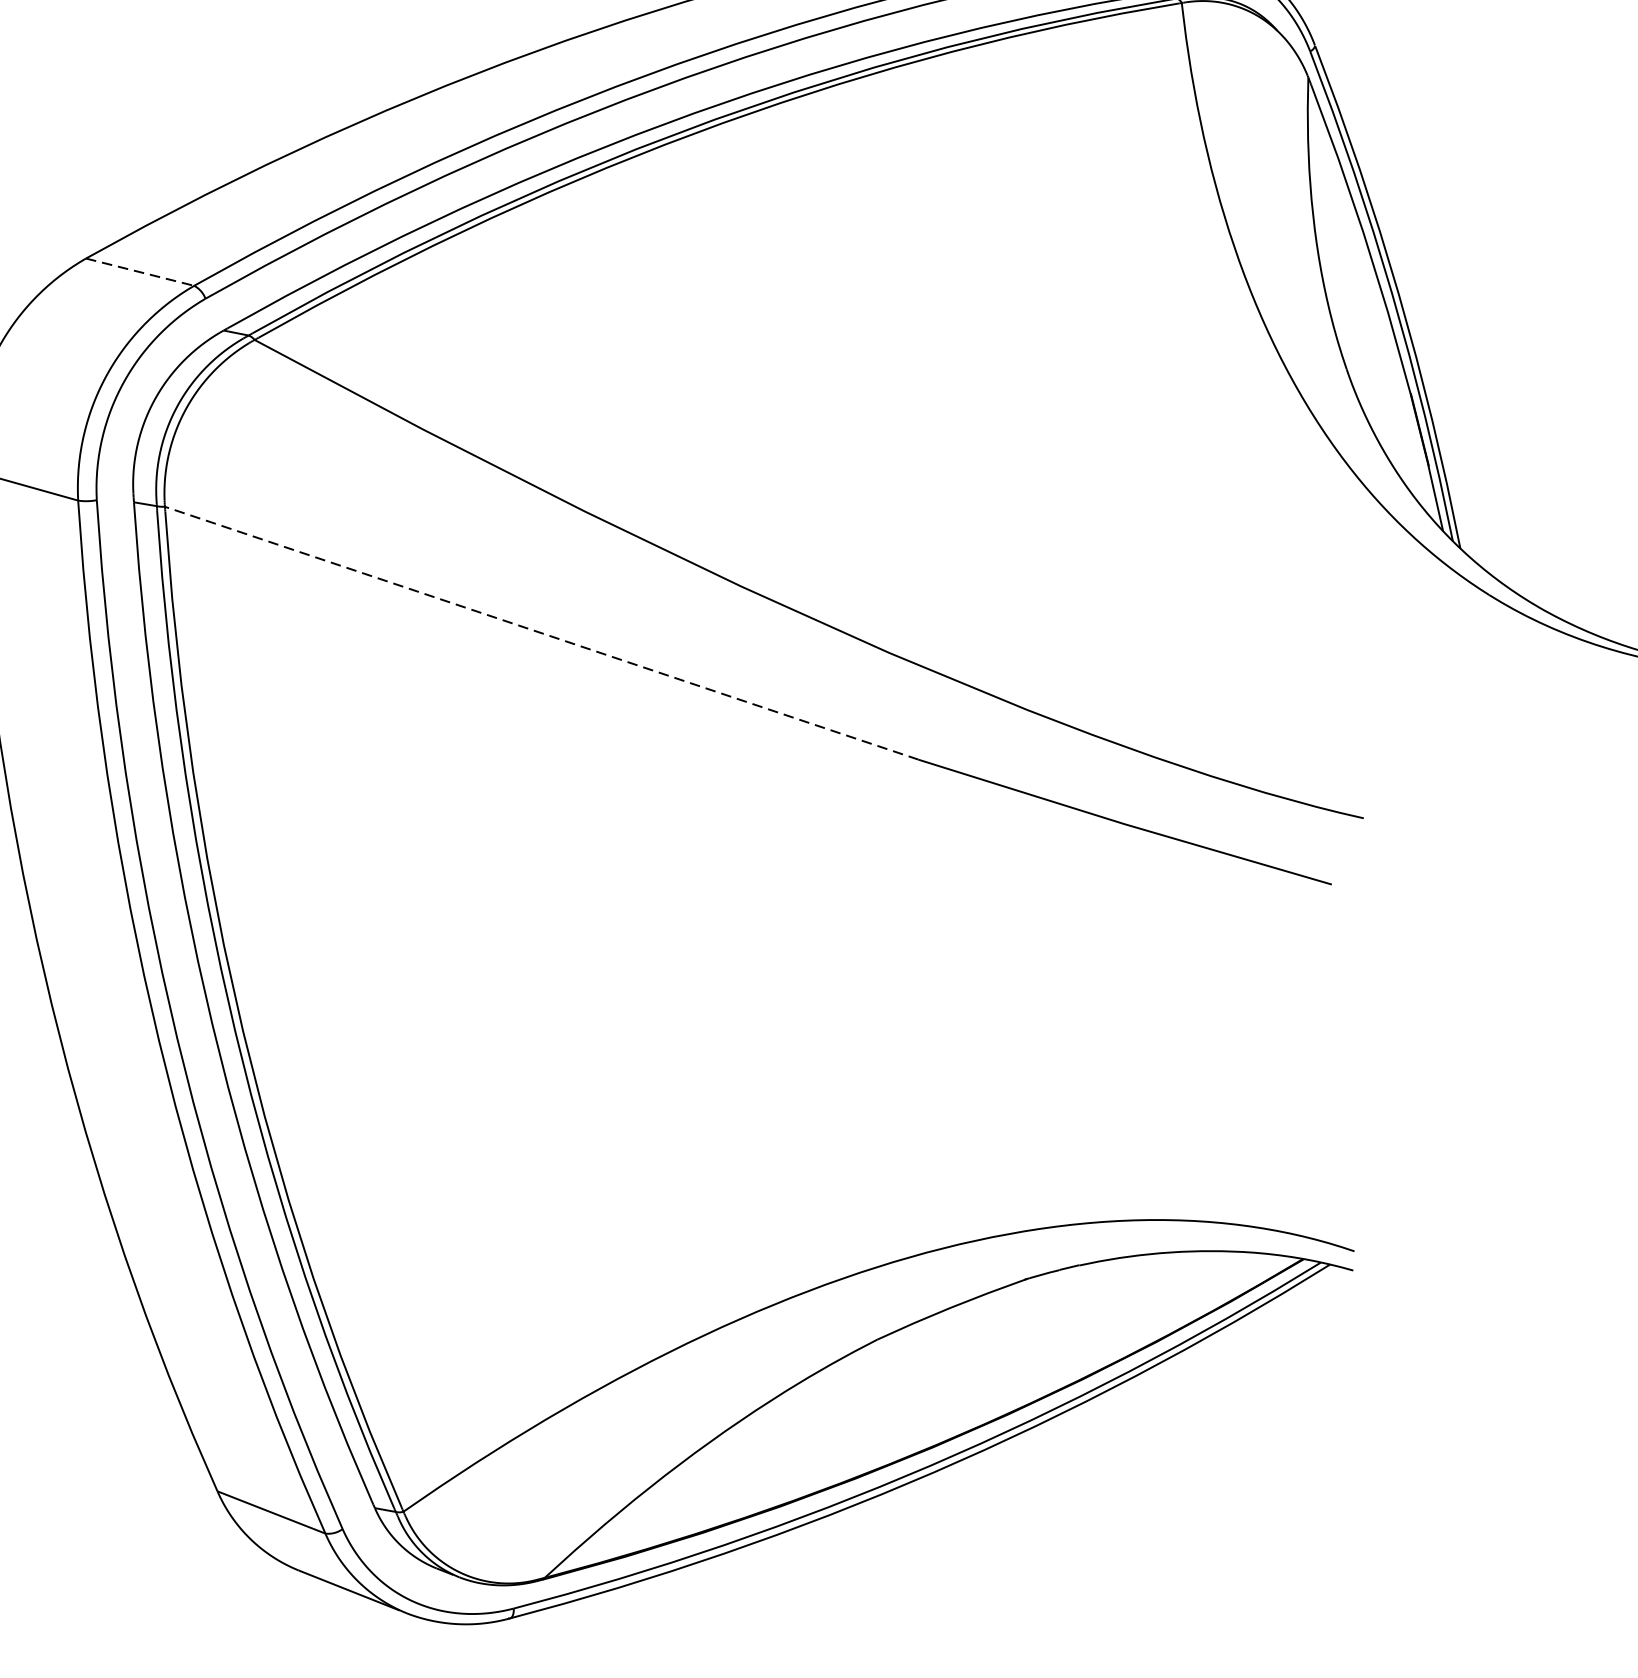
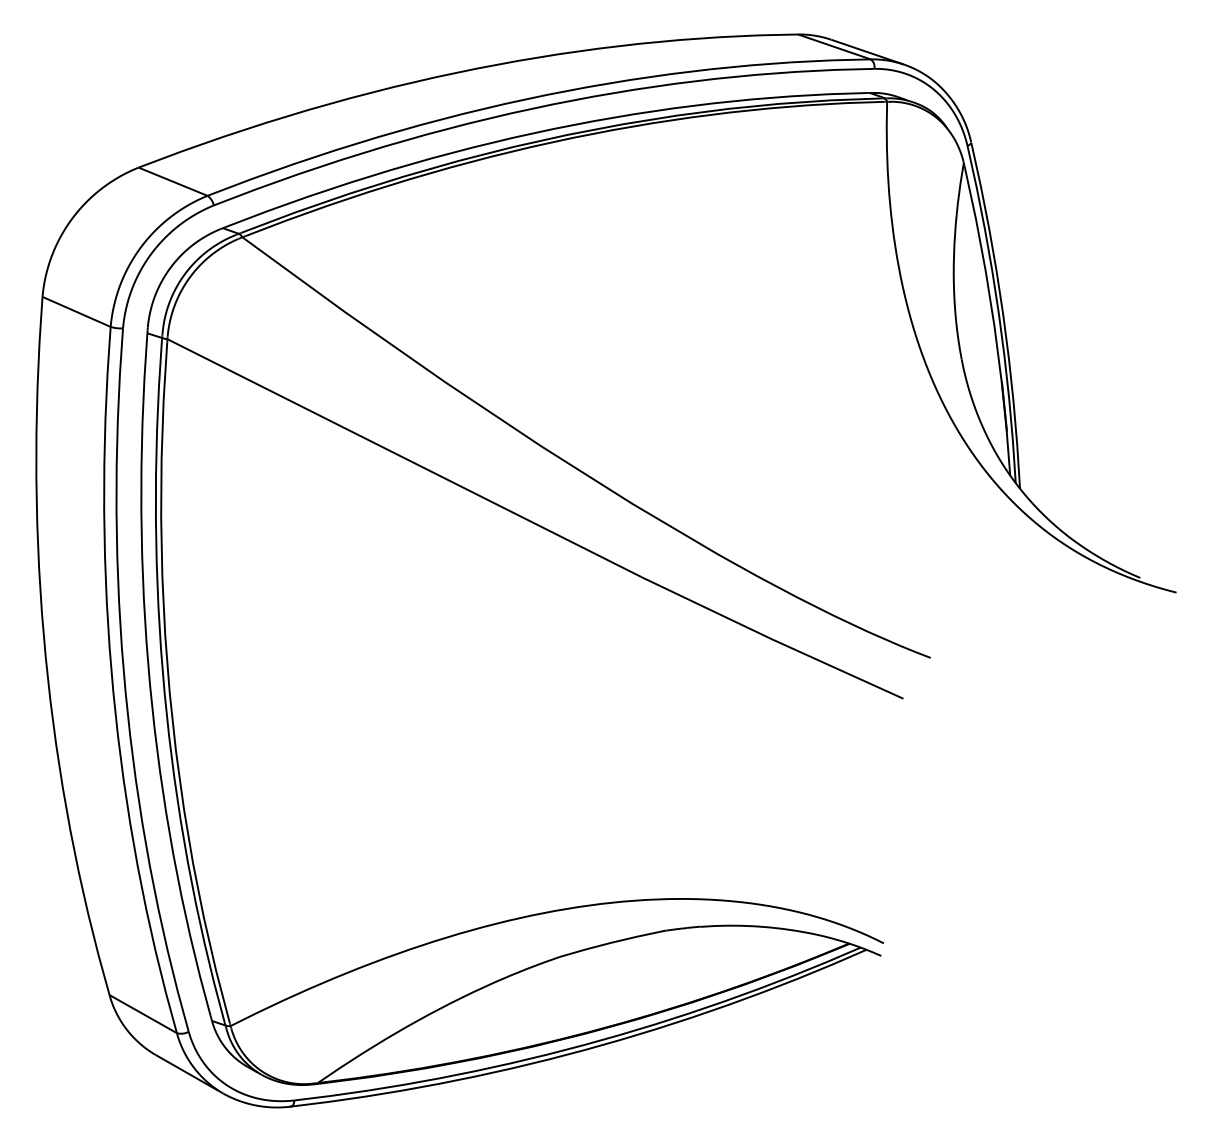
line: (140, 271) -> (173, 181), dashed -> solid
line: (541, 633) -> (404, 458), dashed -> solid

